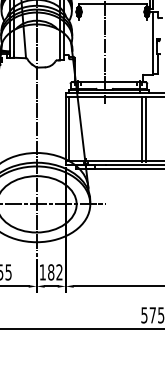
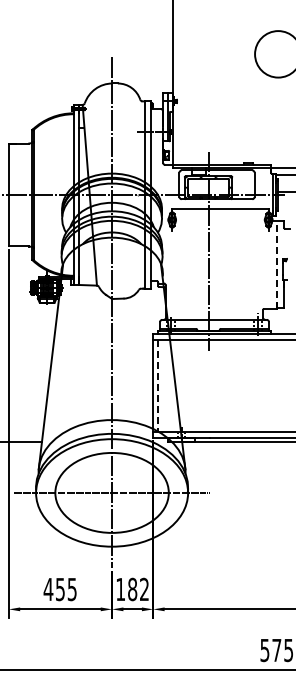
line: (153, 43) -> (277, 264), solid -> dashed
line: (68, 129) -> (157, 386), solid -> dashed
line: (142, 129) -> (261, 386), removed
line: (145, 129) -> (266, 386), removed

